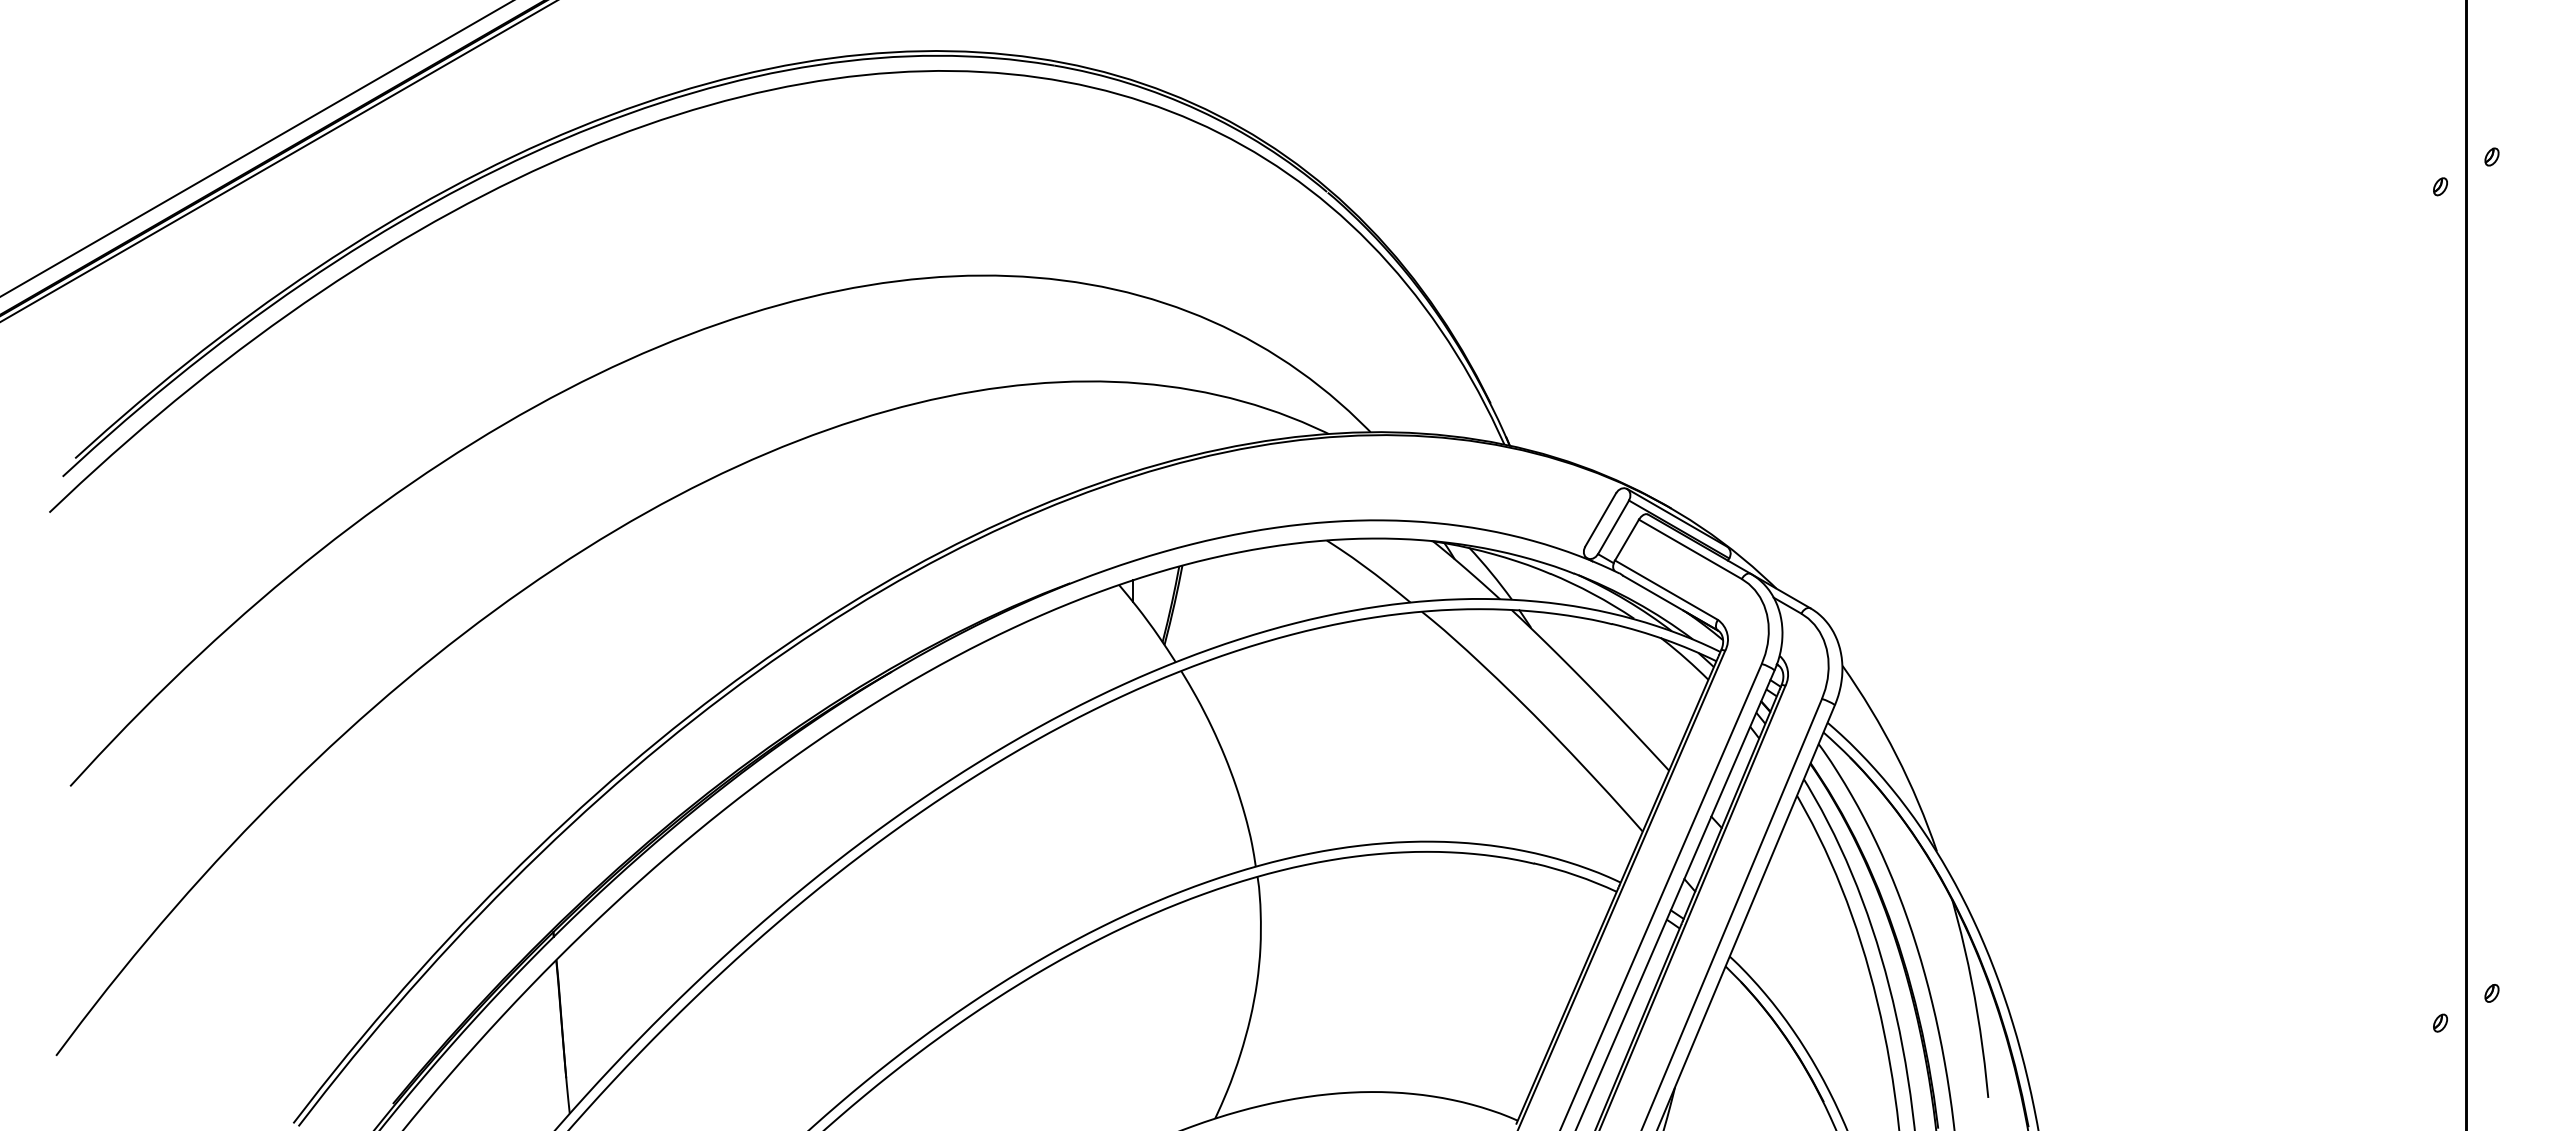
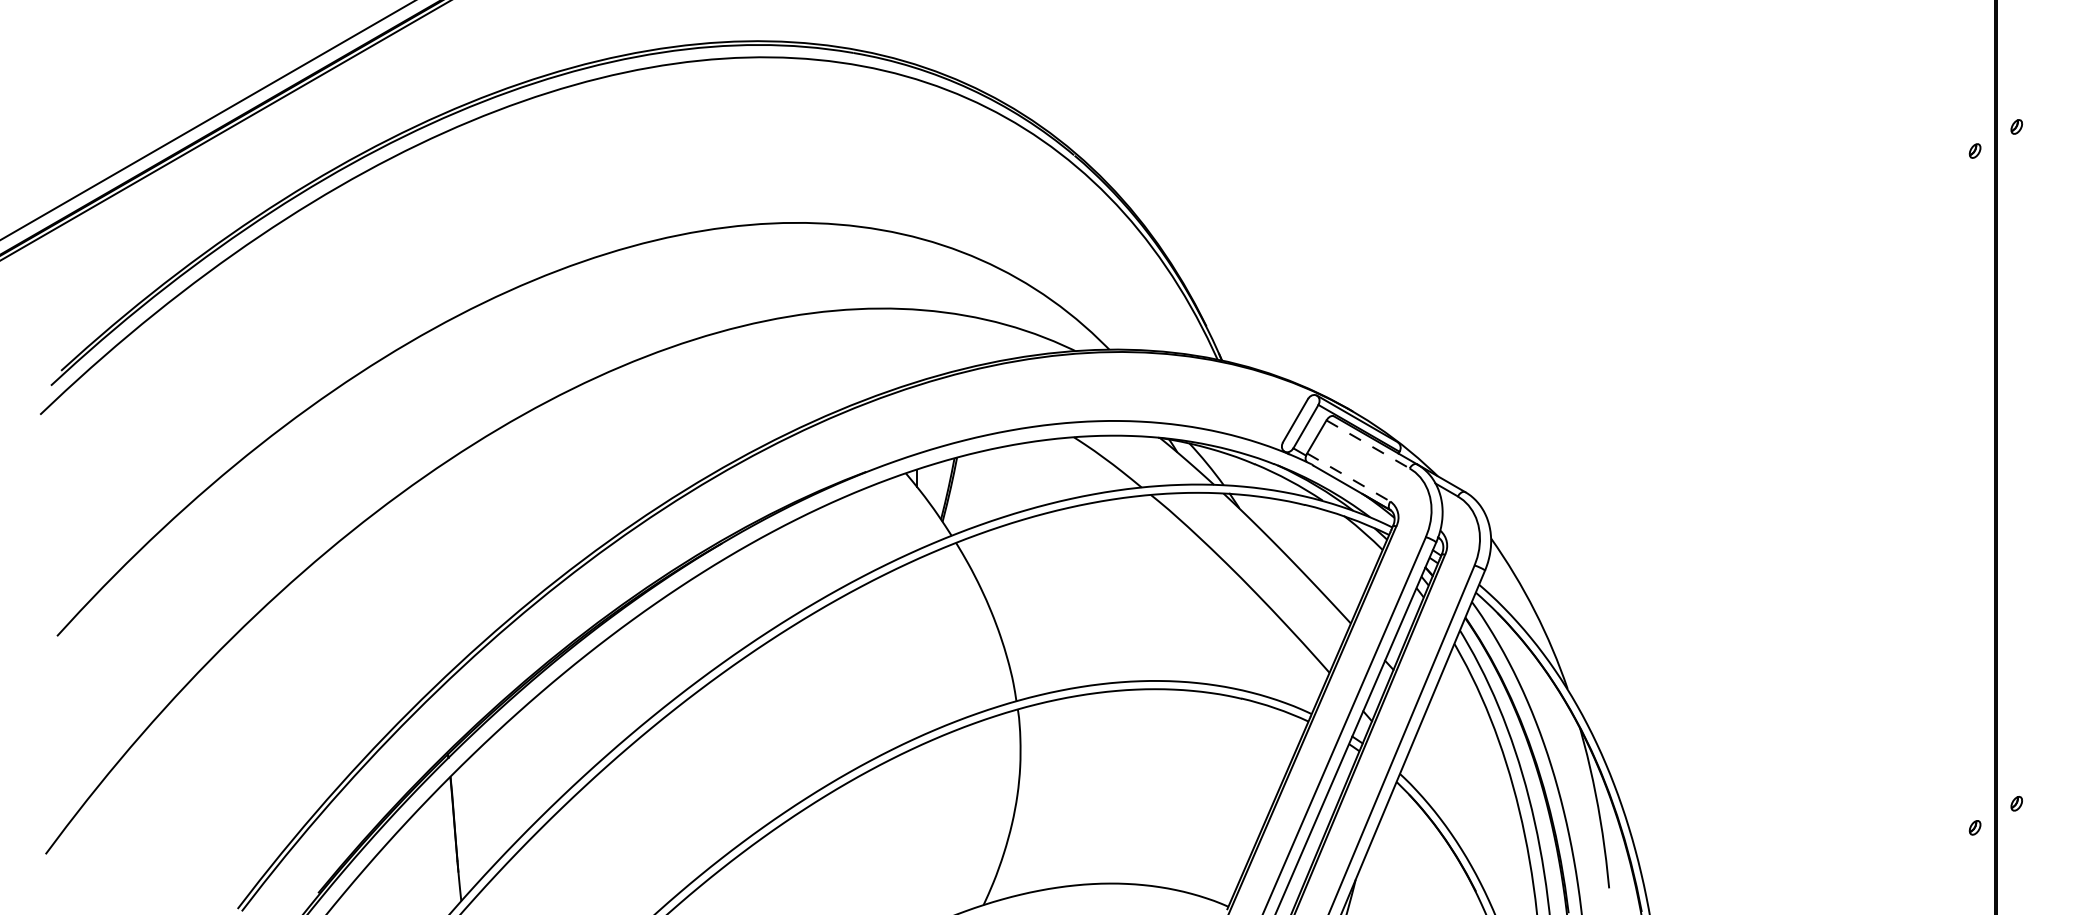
line: (1690, 549) -> (1368, 444), solid -> dashed
line: (1666, 590) -> (1348, 477), solid -> dashed

